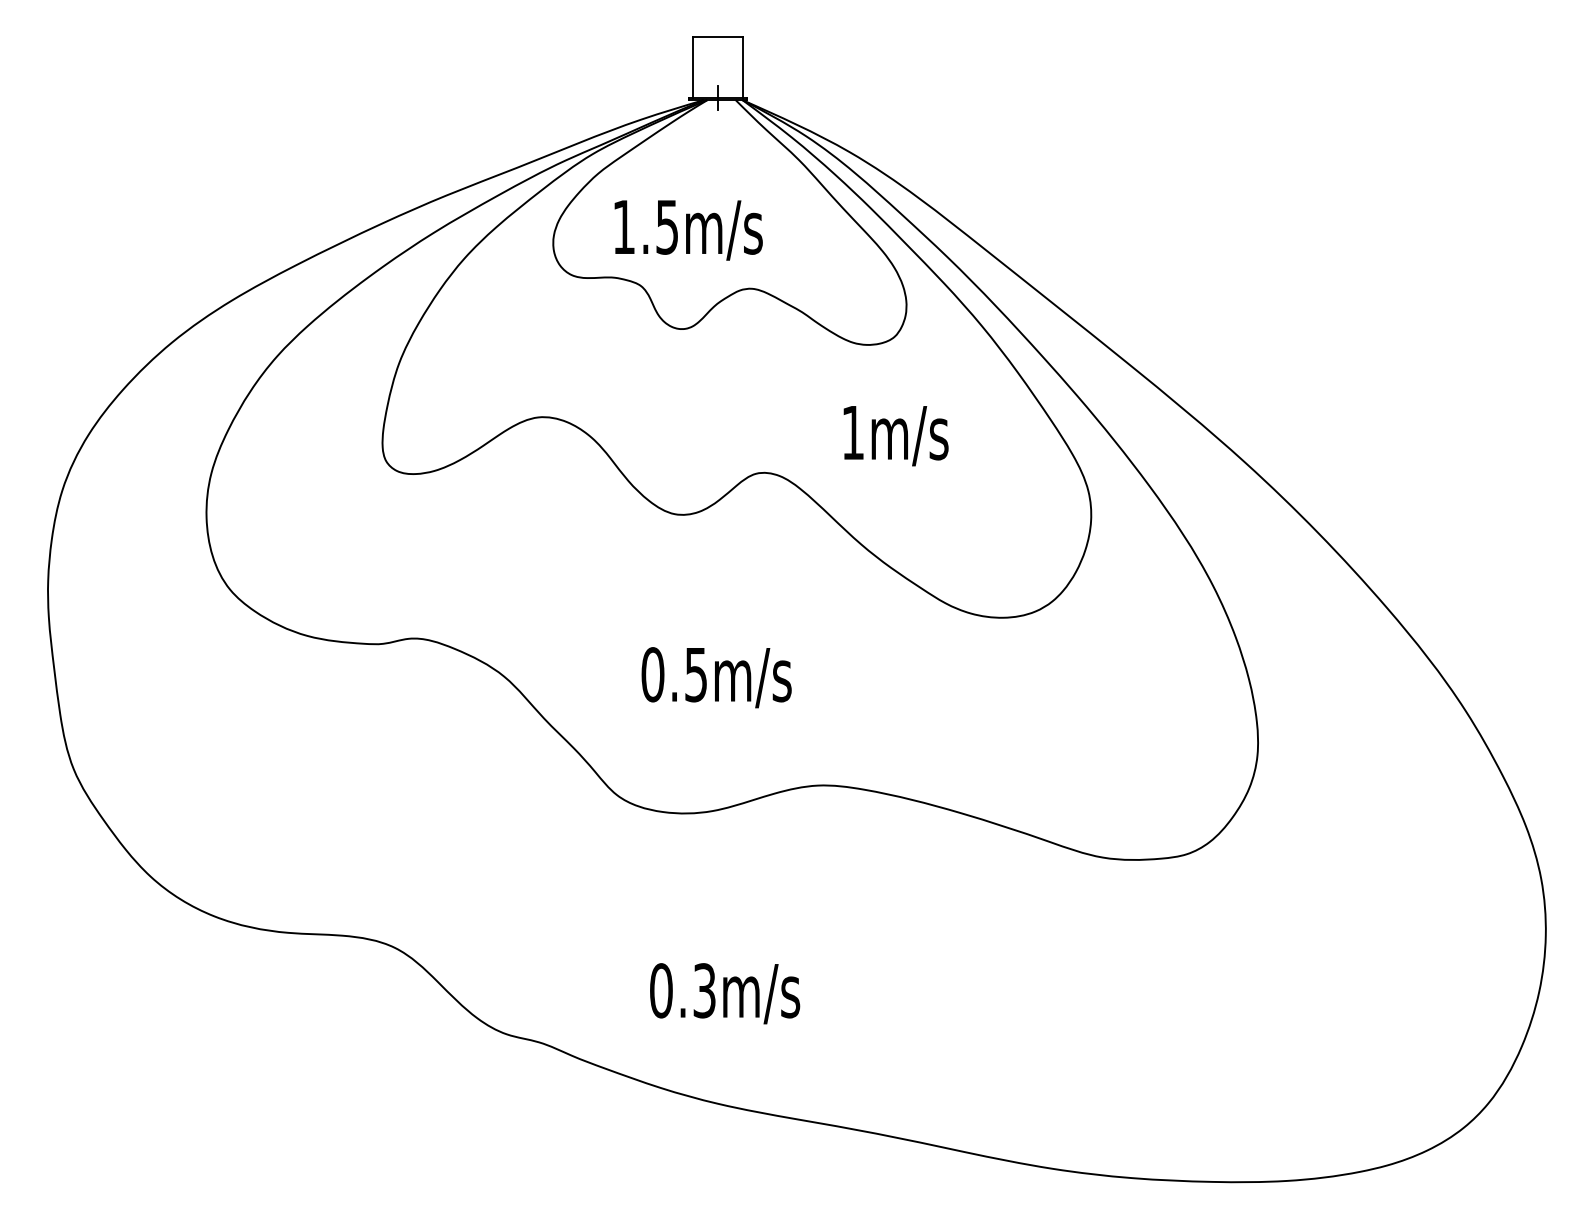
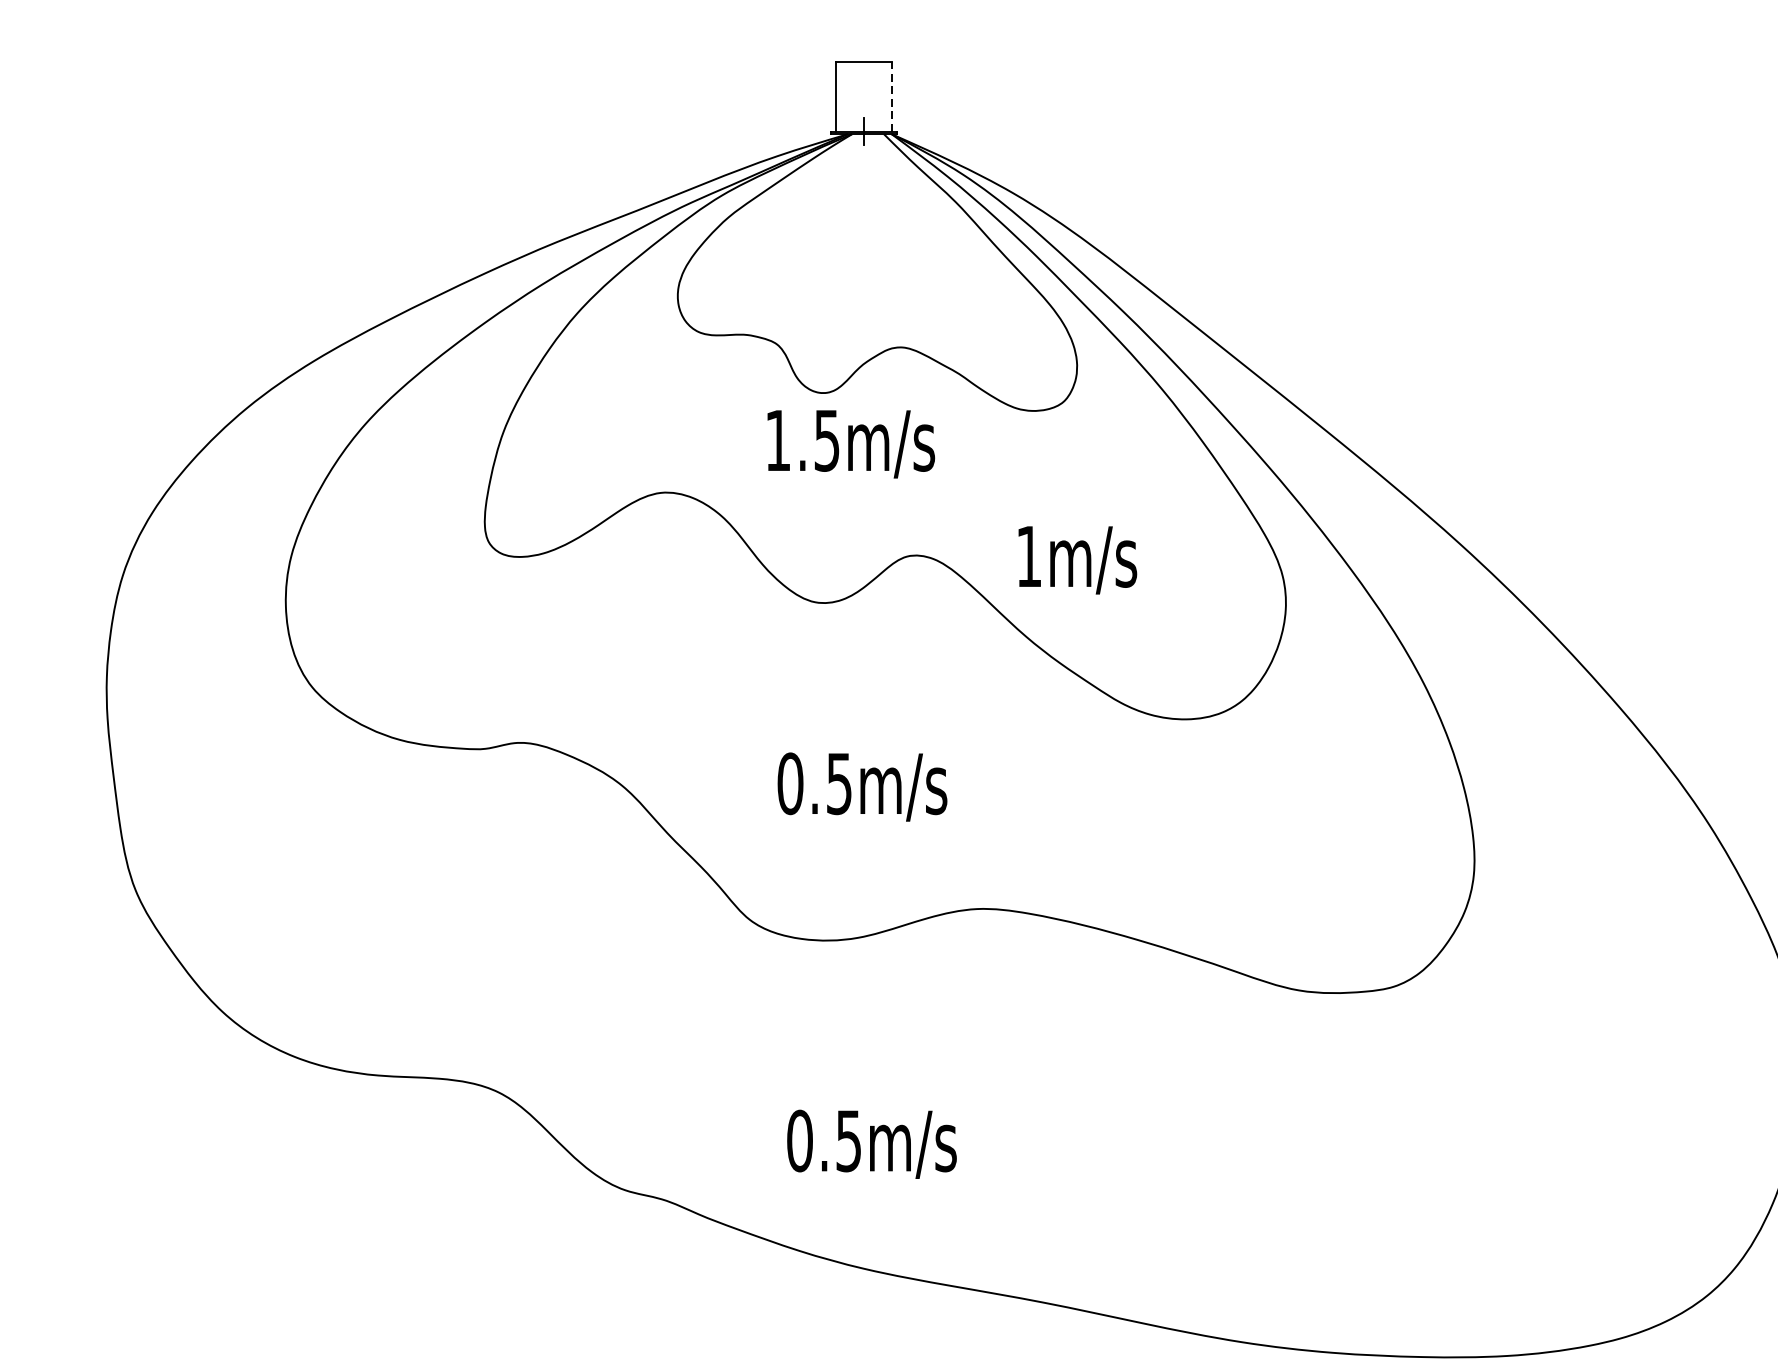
line: (743, 67) -> (892, 97), solid -> dashed
text: (688, 230) -> (851, 444), moved
text: (895, 436) -> (1077, 560), moved
text: (704, 990) -> (848, 1140), 0.3m/s -> 0.5m/s

